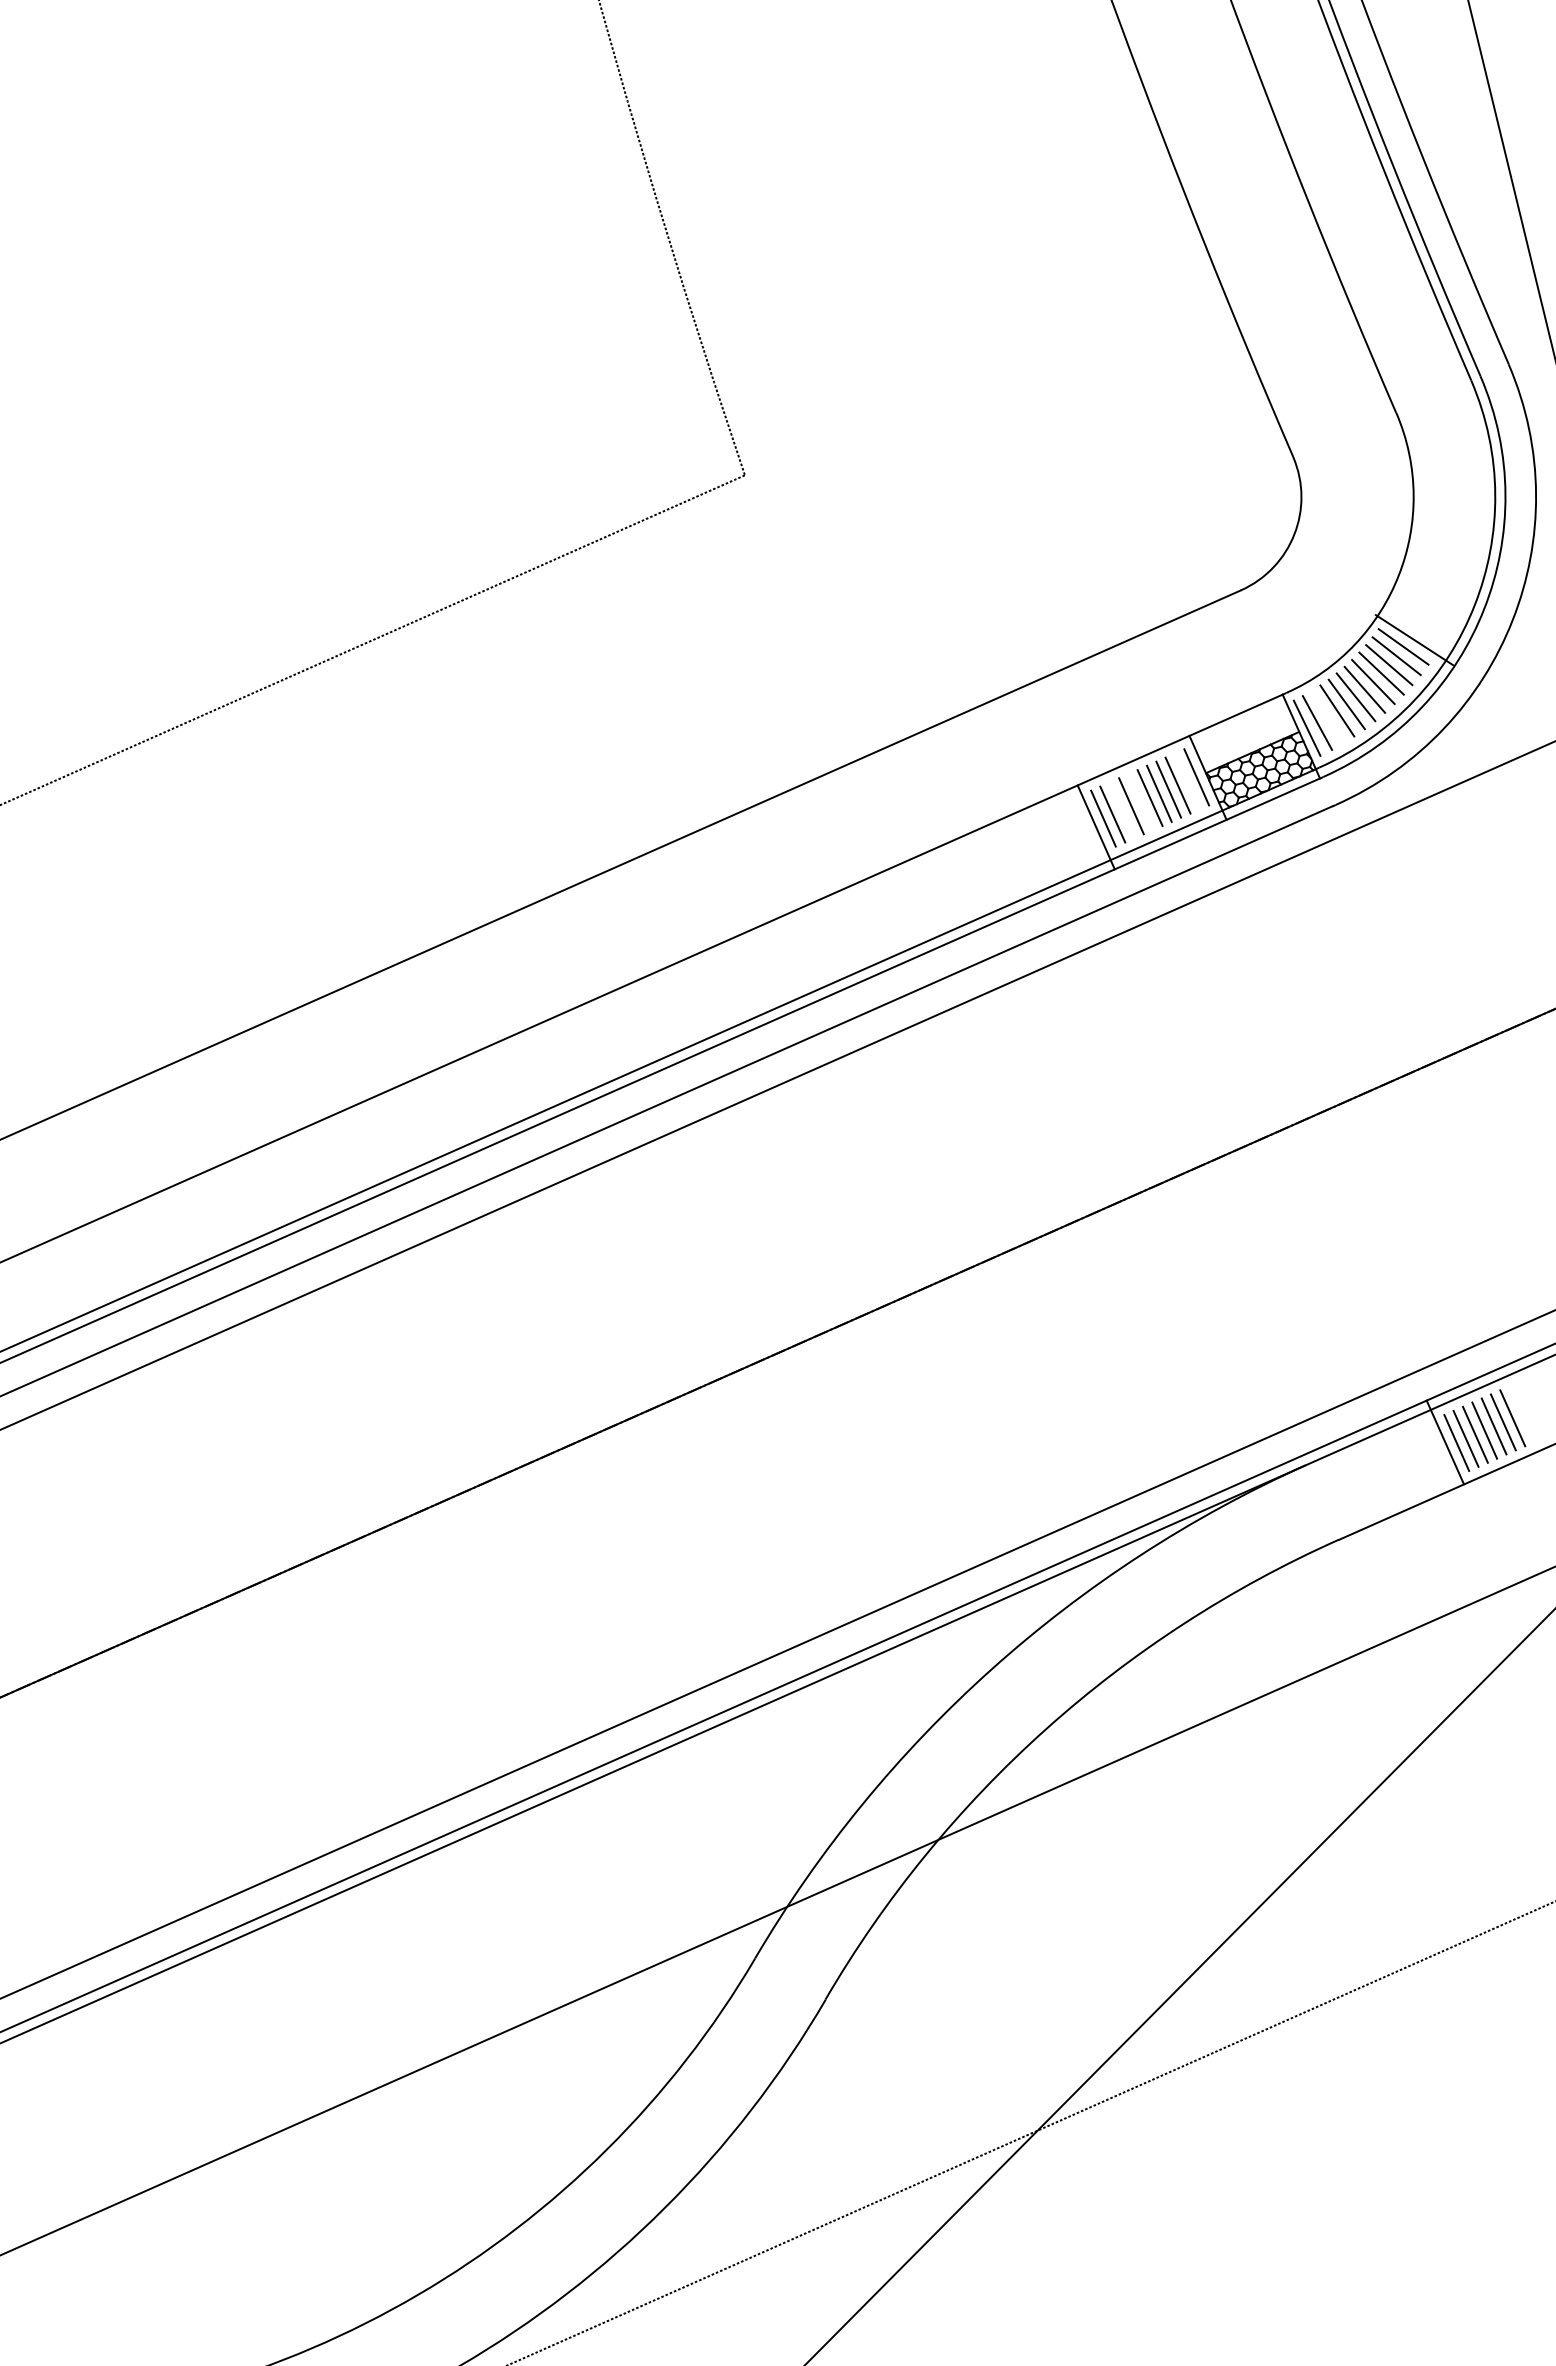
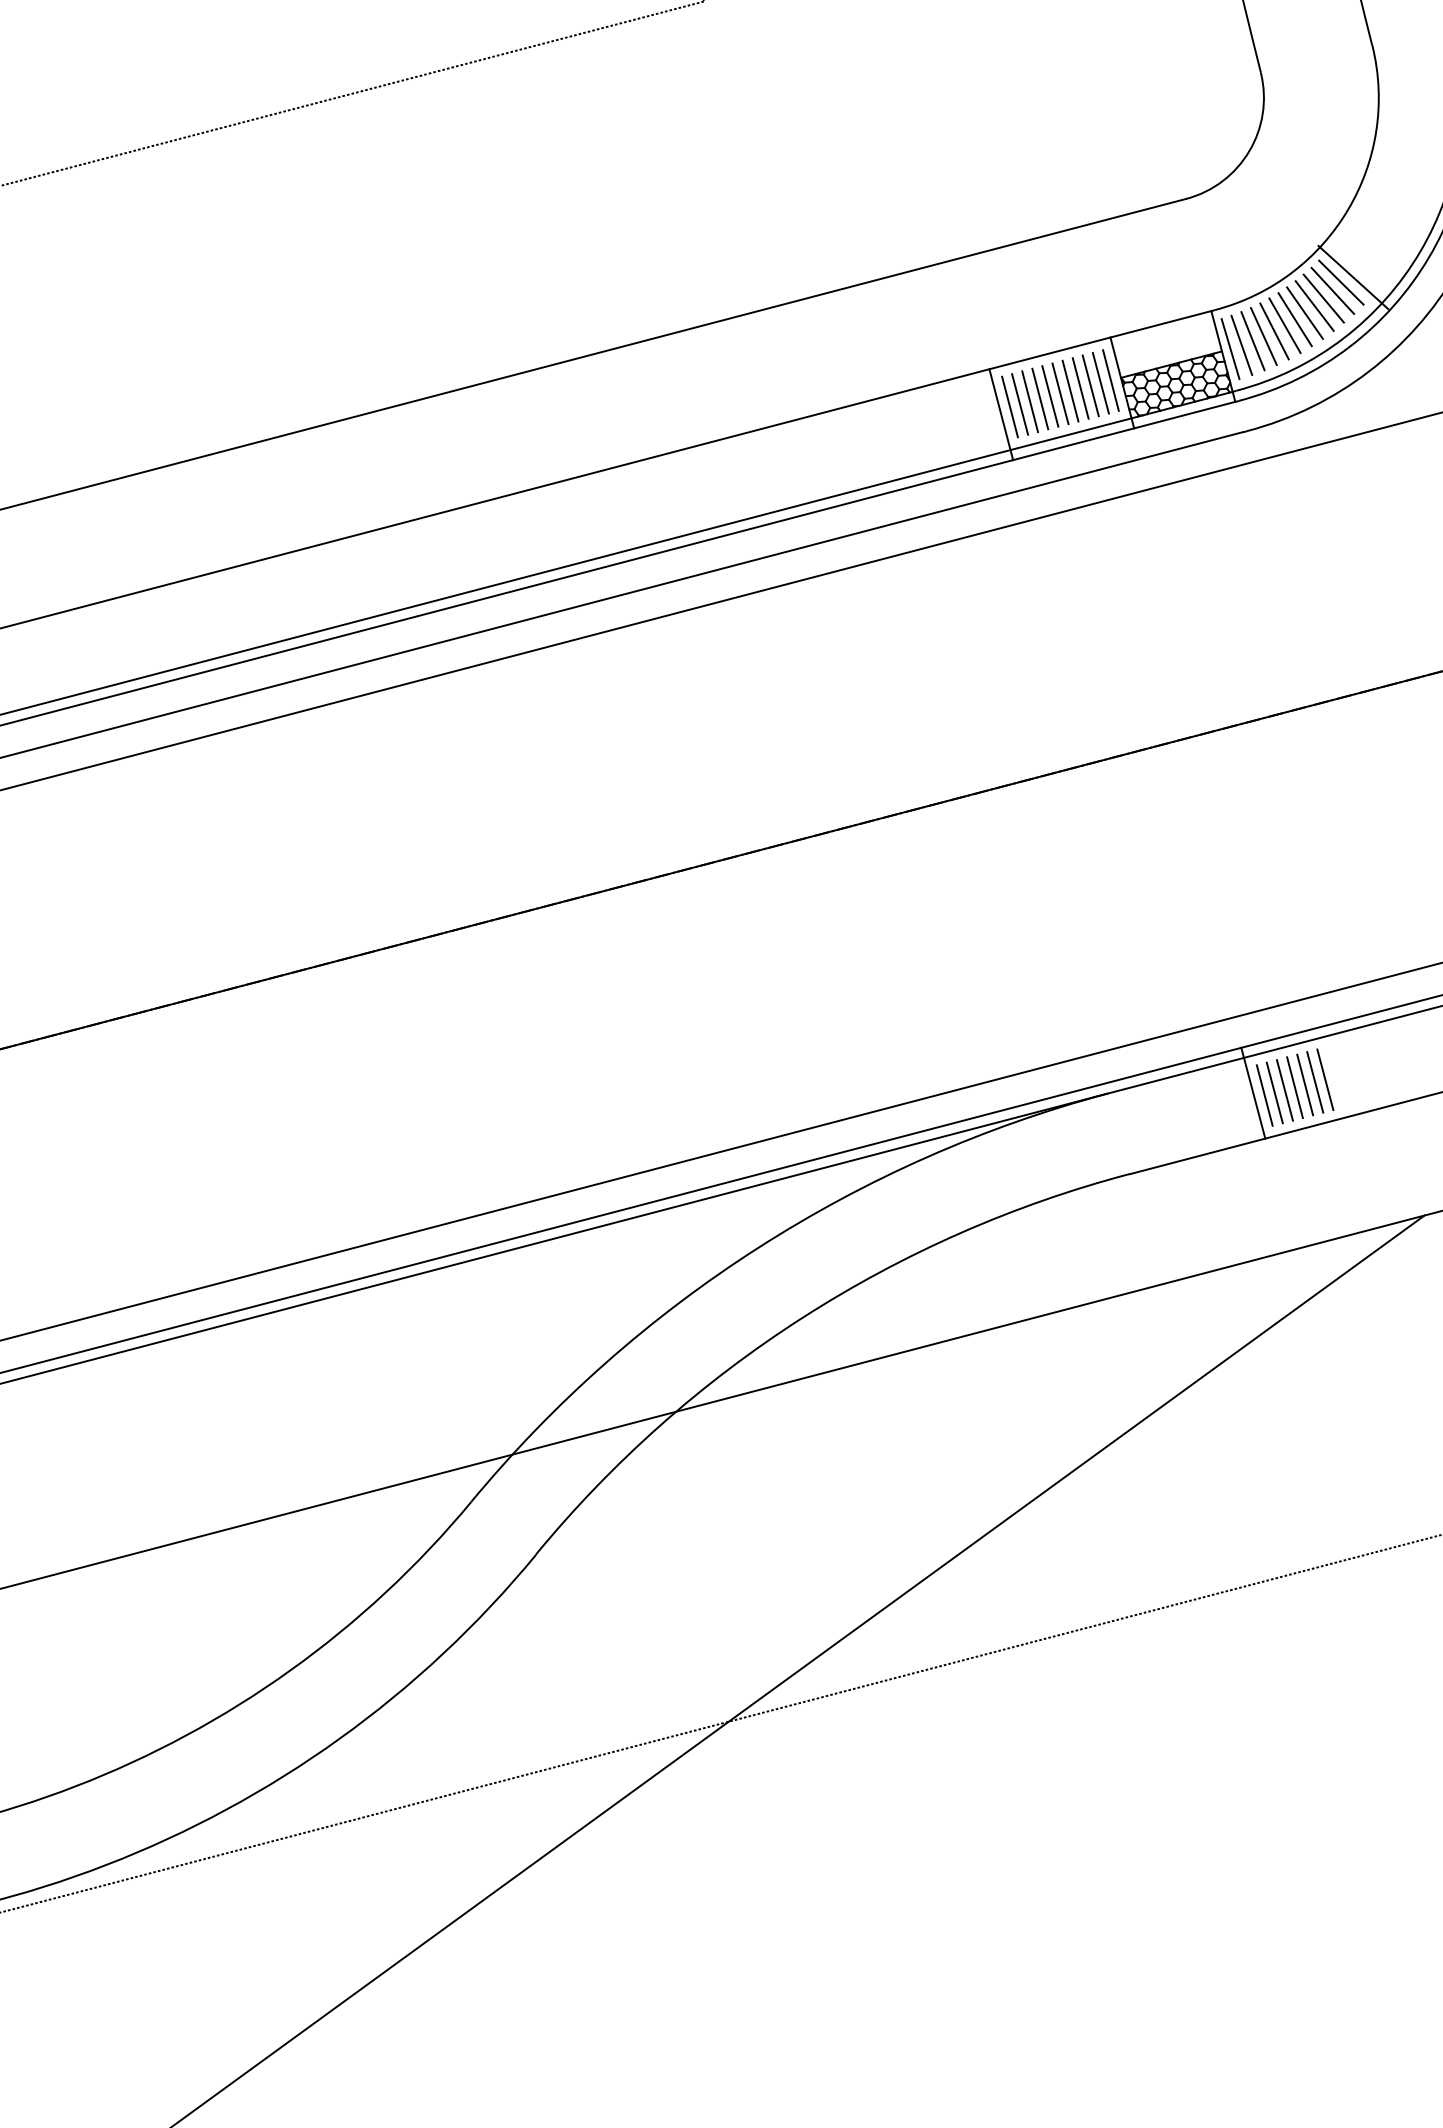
line: (1327, 717) -> (1252, 341), added
line: (1187, 781) -> (1100, 383), added
line: (1140, 802) -> (1050, 396), added
line: (1121, 810) -> (1029, 401), added

